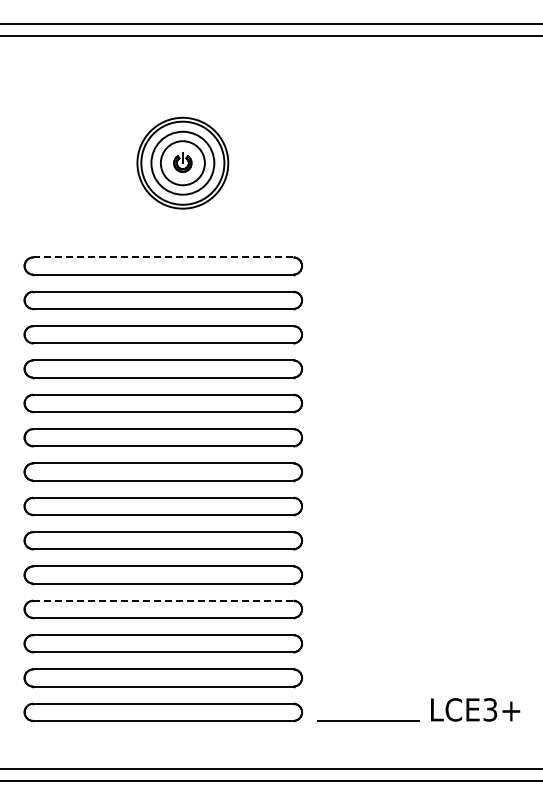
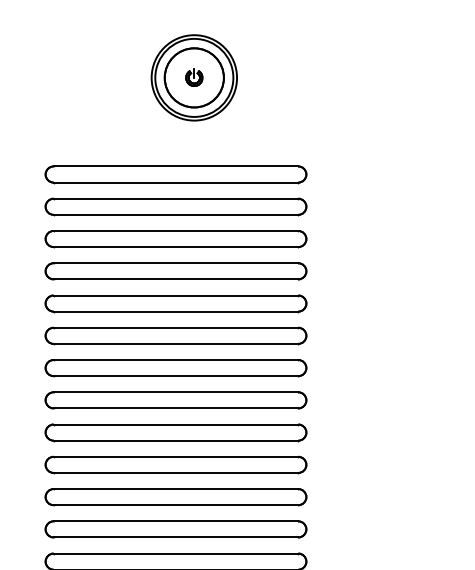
circle: (182, 162) -> (193, 77), size x1.43
line: (163, 257) -> (176, 166), dashed -> solid
line: (163, 600) -> (176, 488), dashed -> solid

